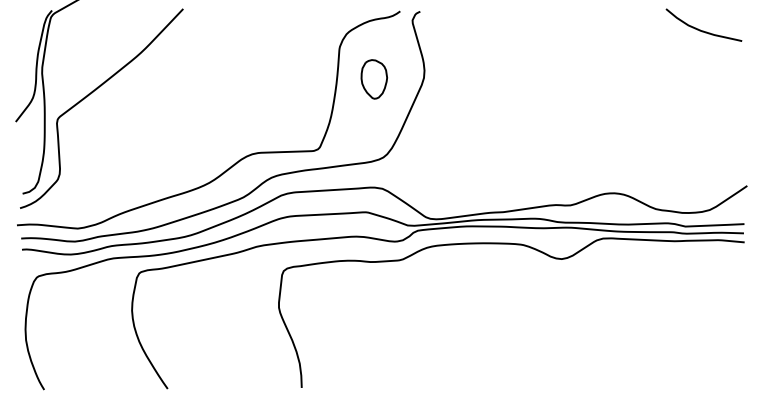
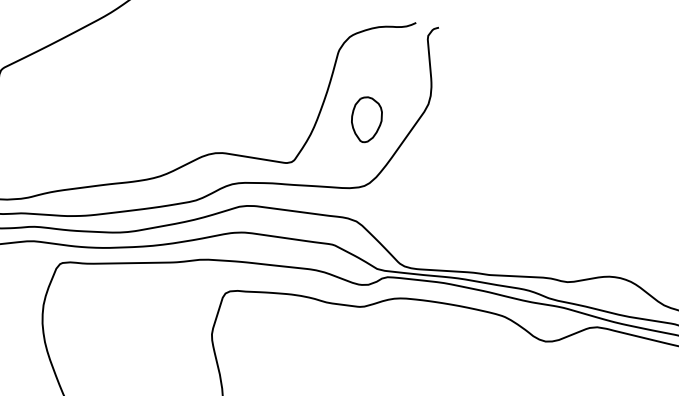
part: (373, 79) -> (365, 119), moved

